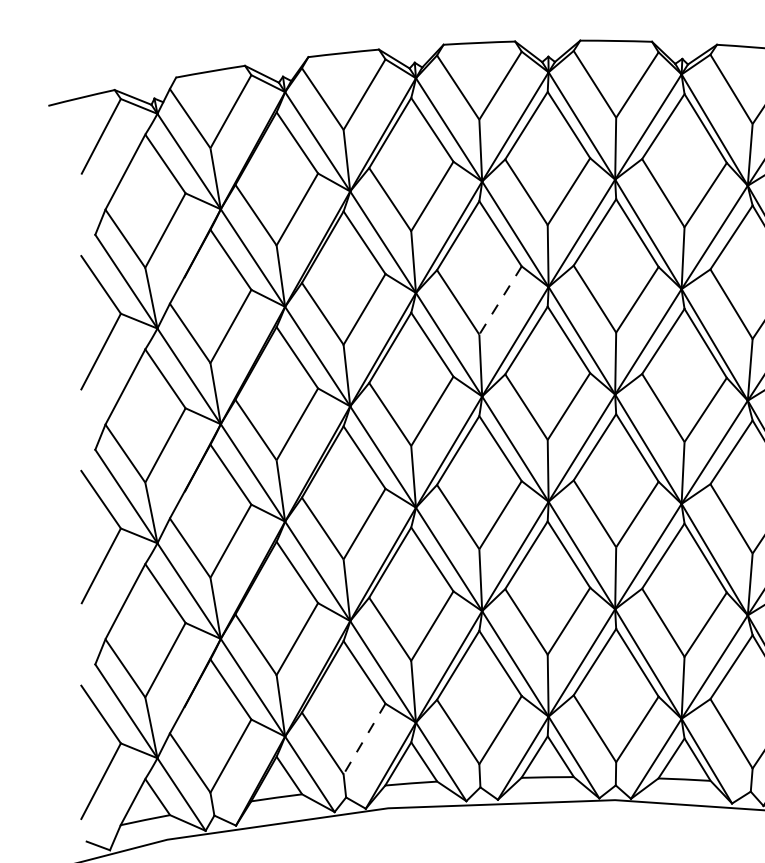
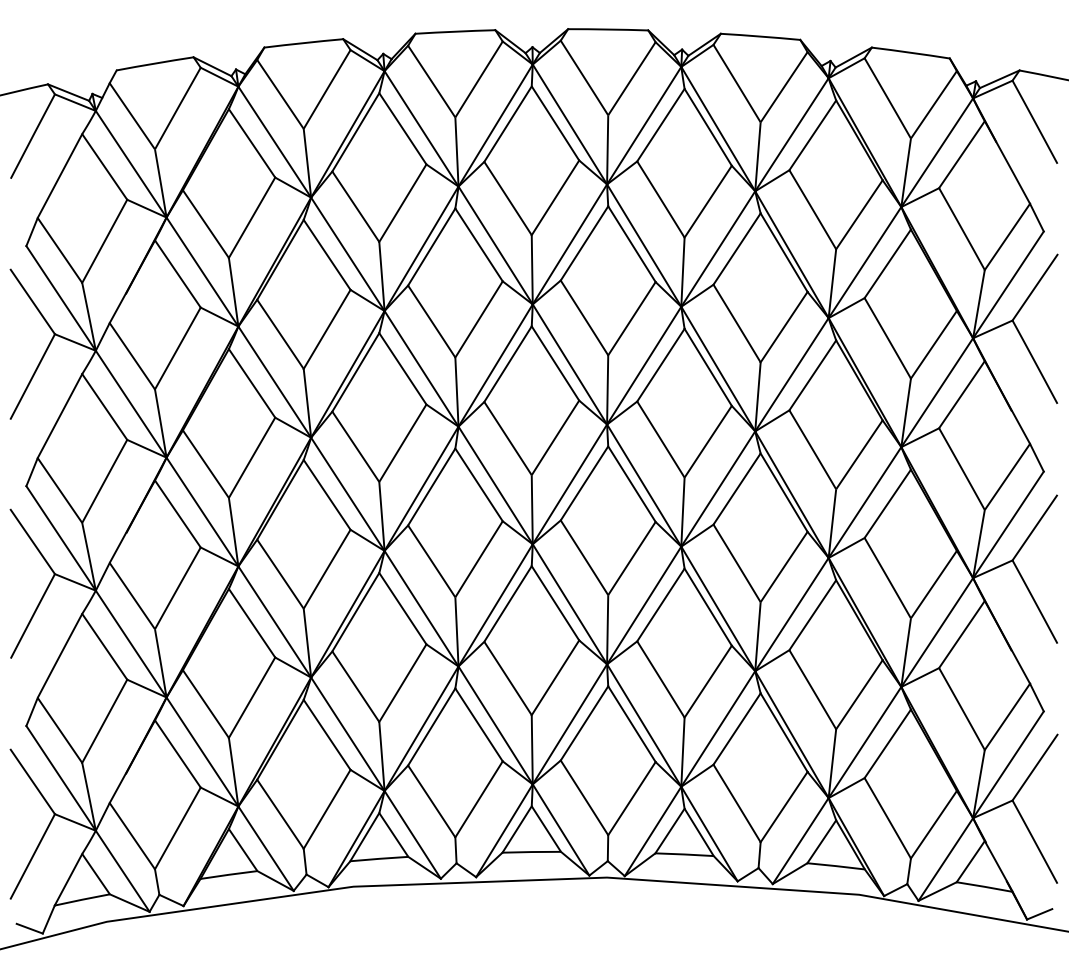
line: (500, 300) -> (479, 319), dashed -> solid
line: (364, 739) -> (327, 809), dashed -> solid

